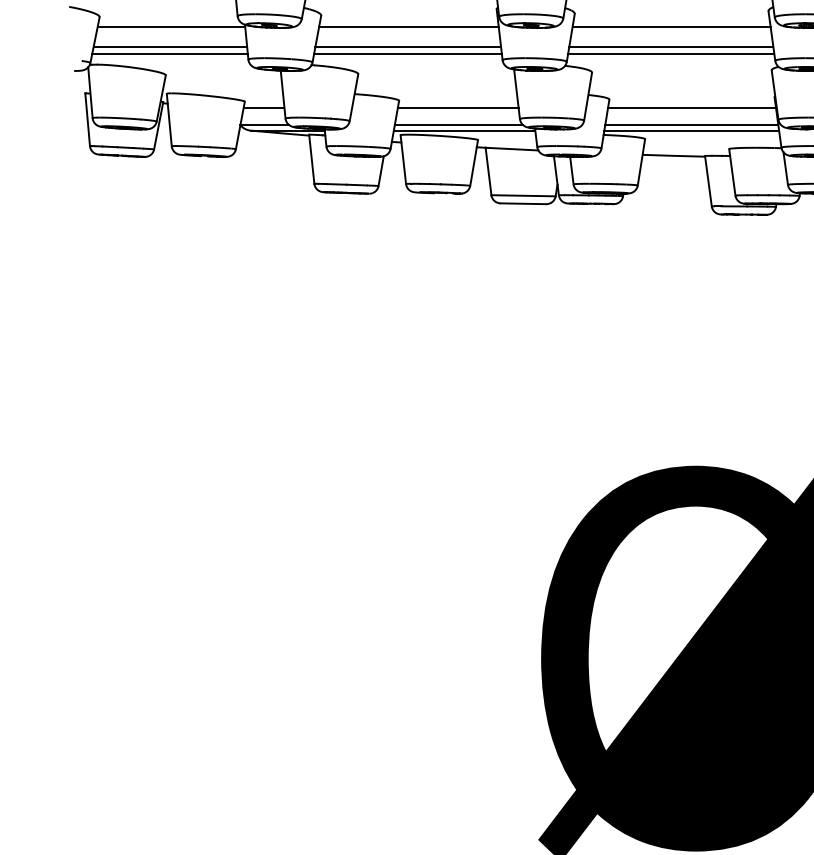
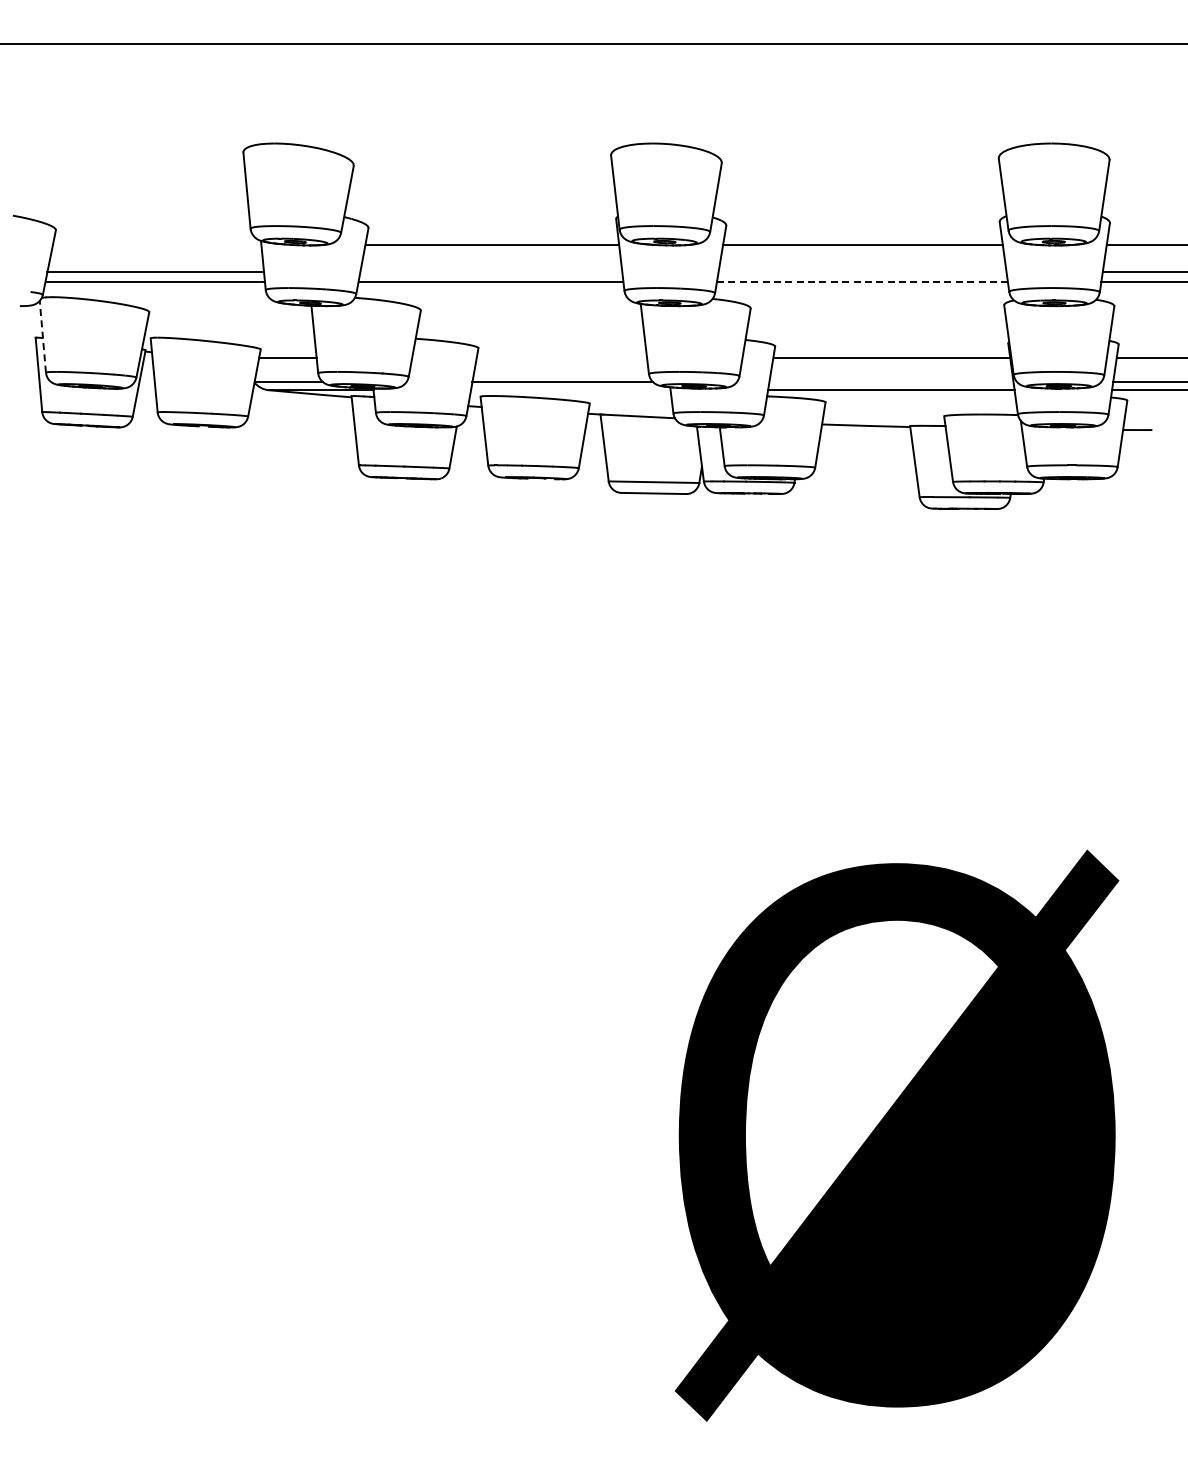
line: (171, 27) -> (157, 244), removed
line: (407, 47) -> (490, 272), removed
line: (671, 47) -> (862, 272), removed
line: (671, 53) -> (862, 281), solid -> dashed
line: (90, 92) -> (42, 336), solid -> dashed
line: (457, 108) -> (561, 358), removed
line: (691, 125) -> (891, 382), removed
line: (464, 130) -> (570, 390), removed

